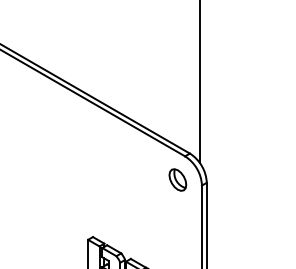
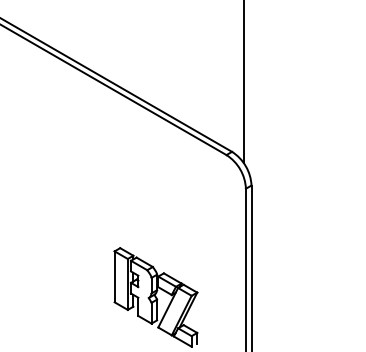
part: (177, 180) -> (217, 182), removed

